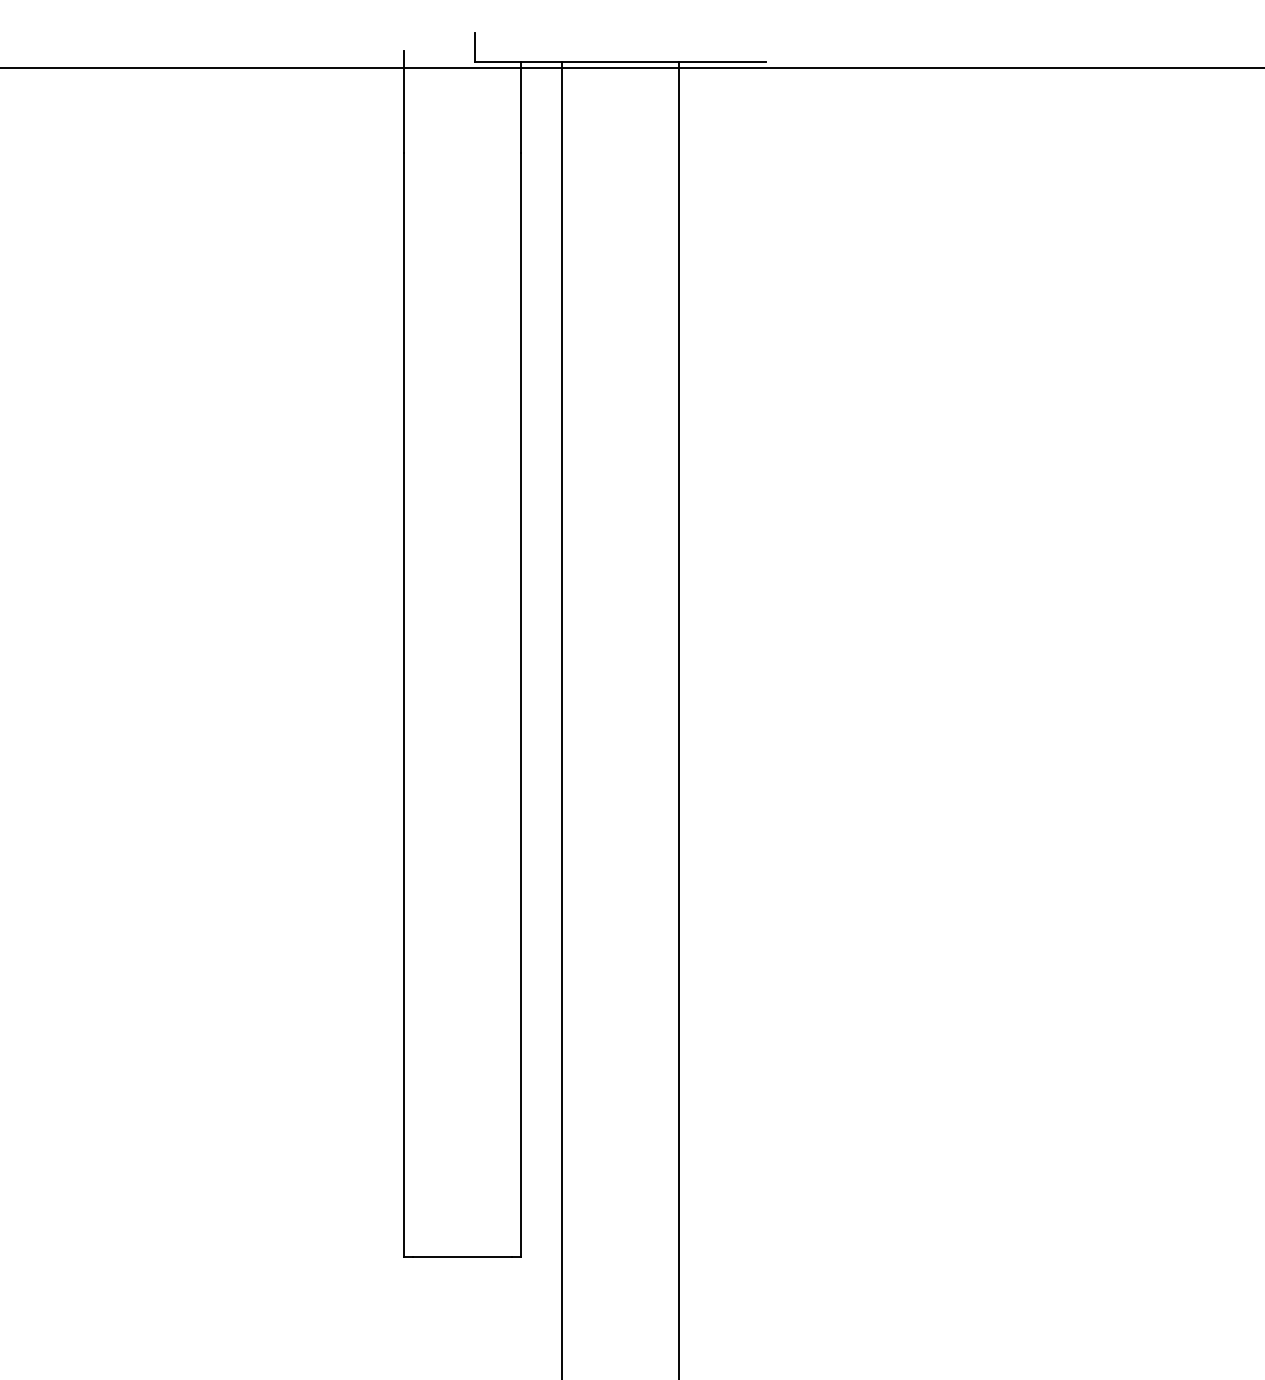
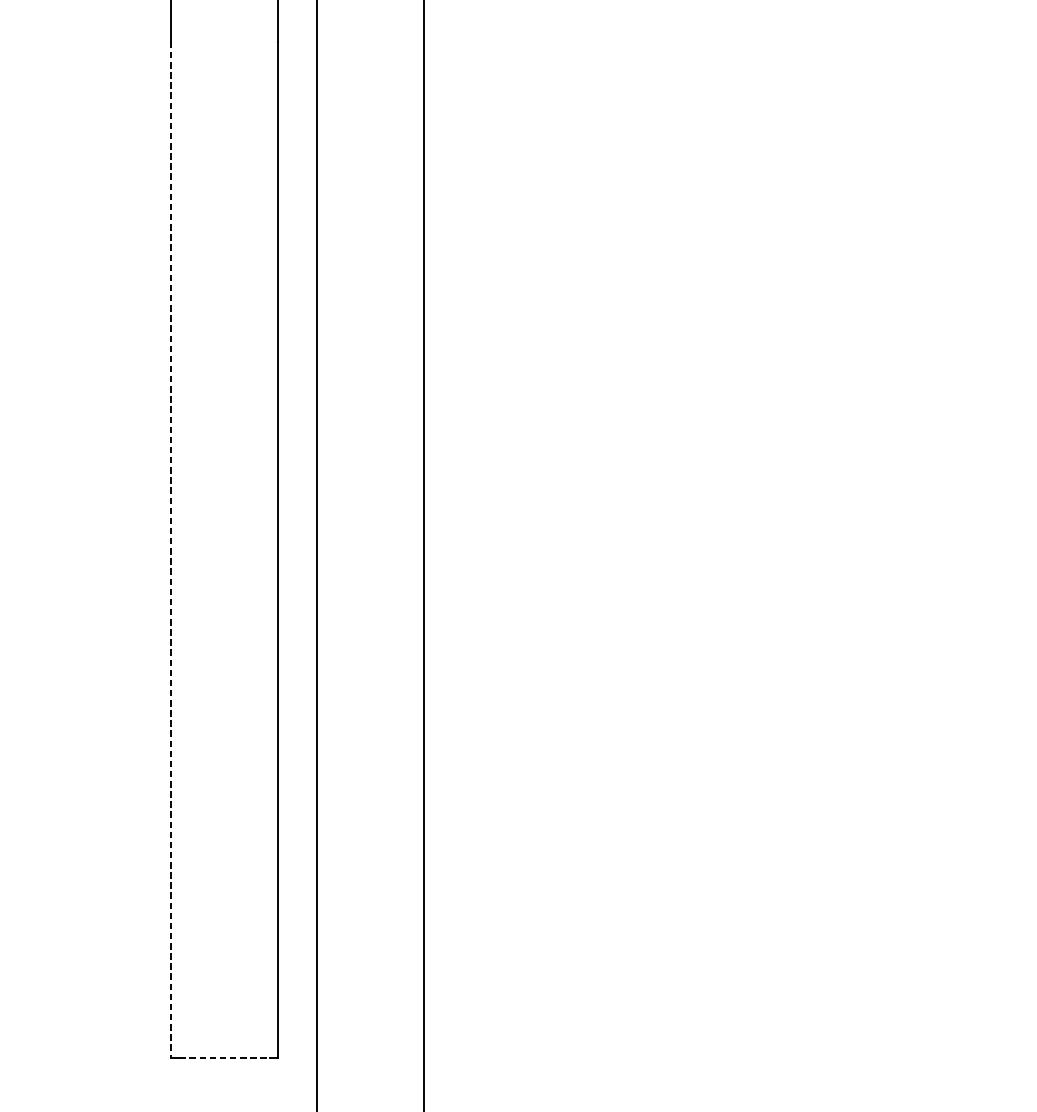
line: (404, 705) -> (171, 550), solid -> dashed
line: (463, 1256) -> (225, 1057), solid -> dashed

